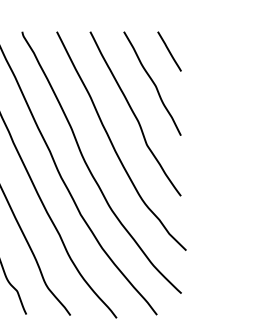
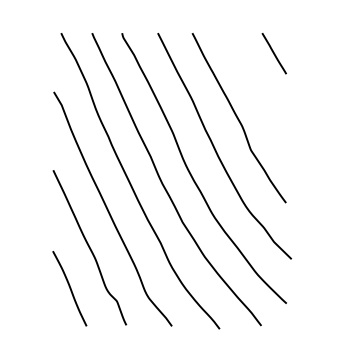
curve: (152, 82) -> (256, 85), removed

